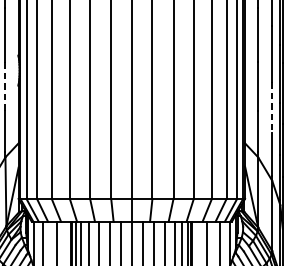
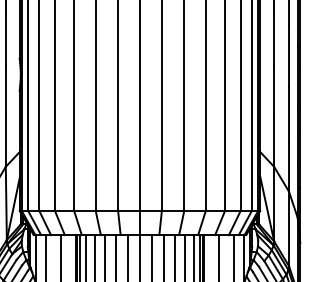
line: (5, 86) -> (5, 91), dashed -> solid
line: (272, 107) -> (289, 113), dashed -> solid

